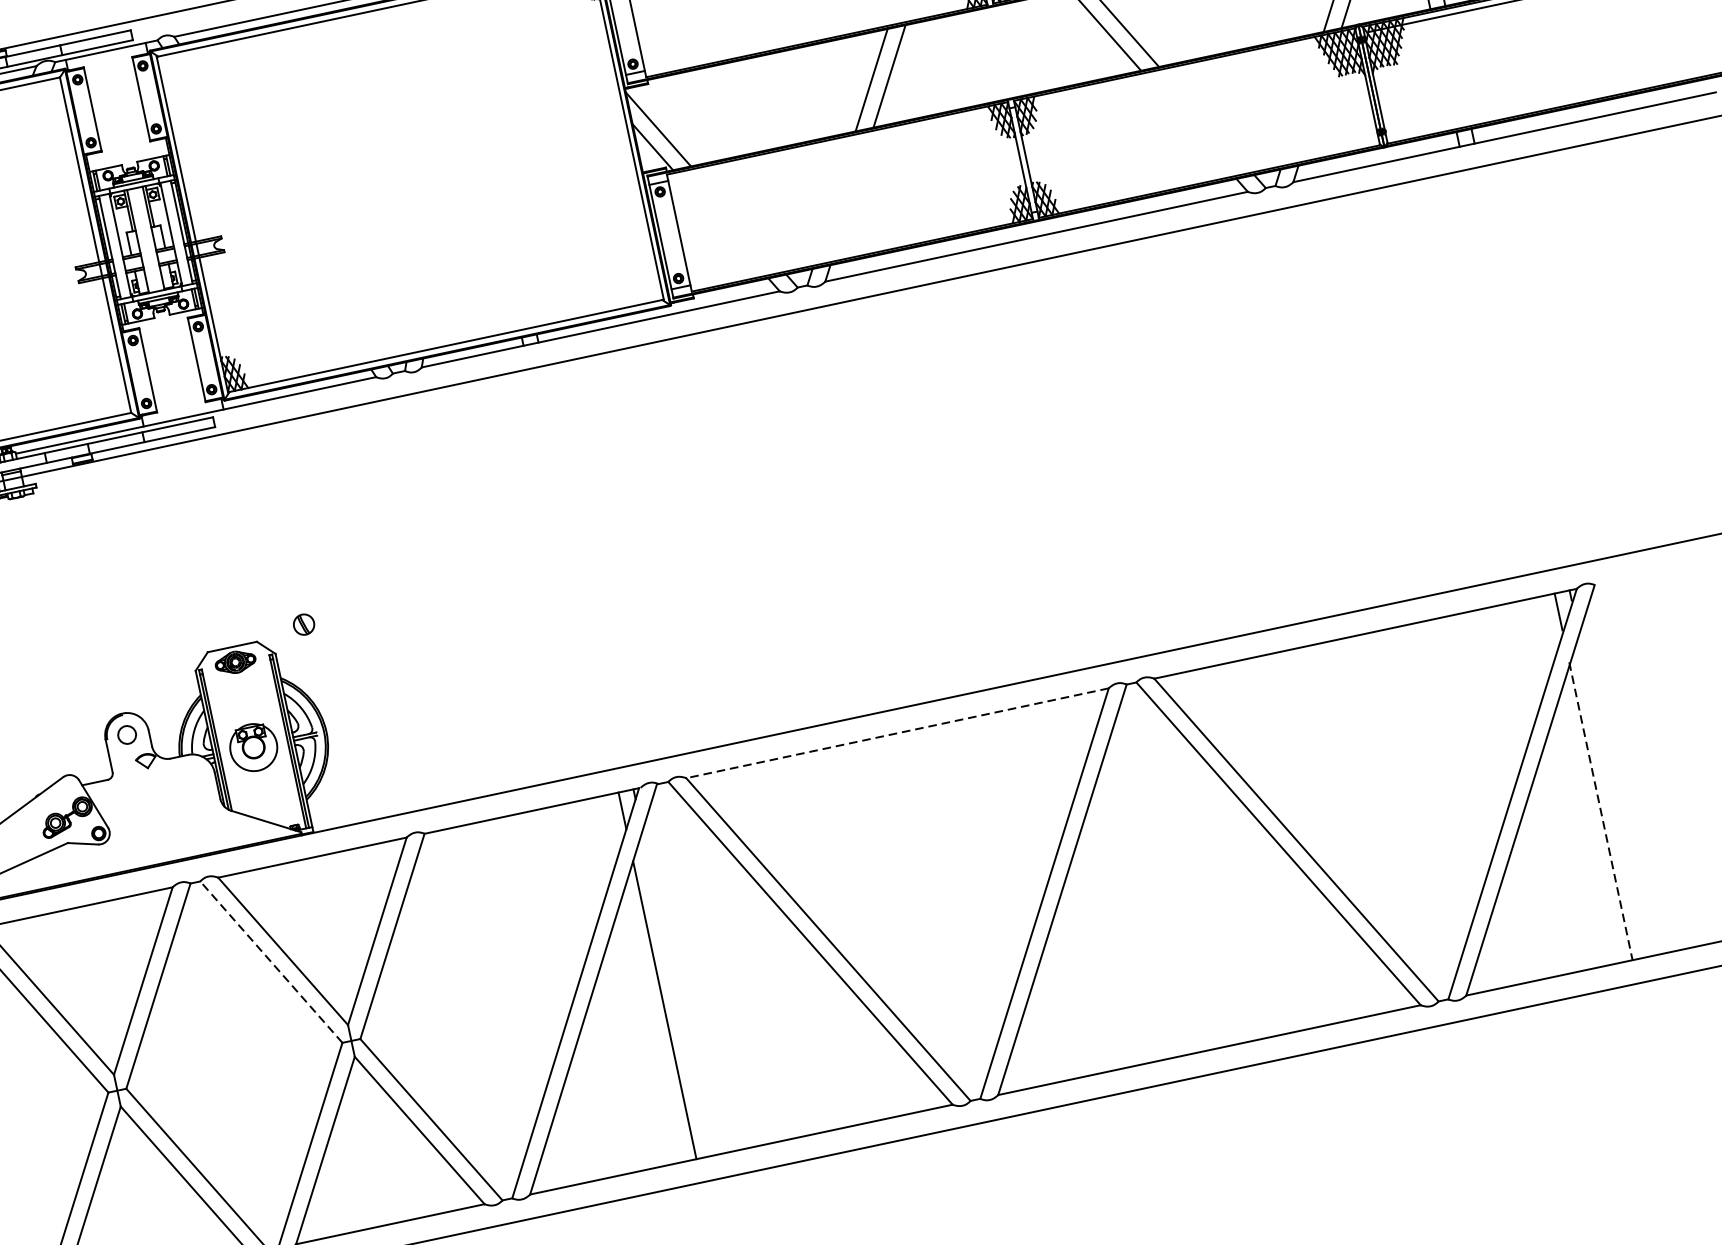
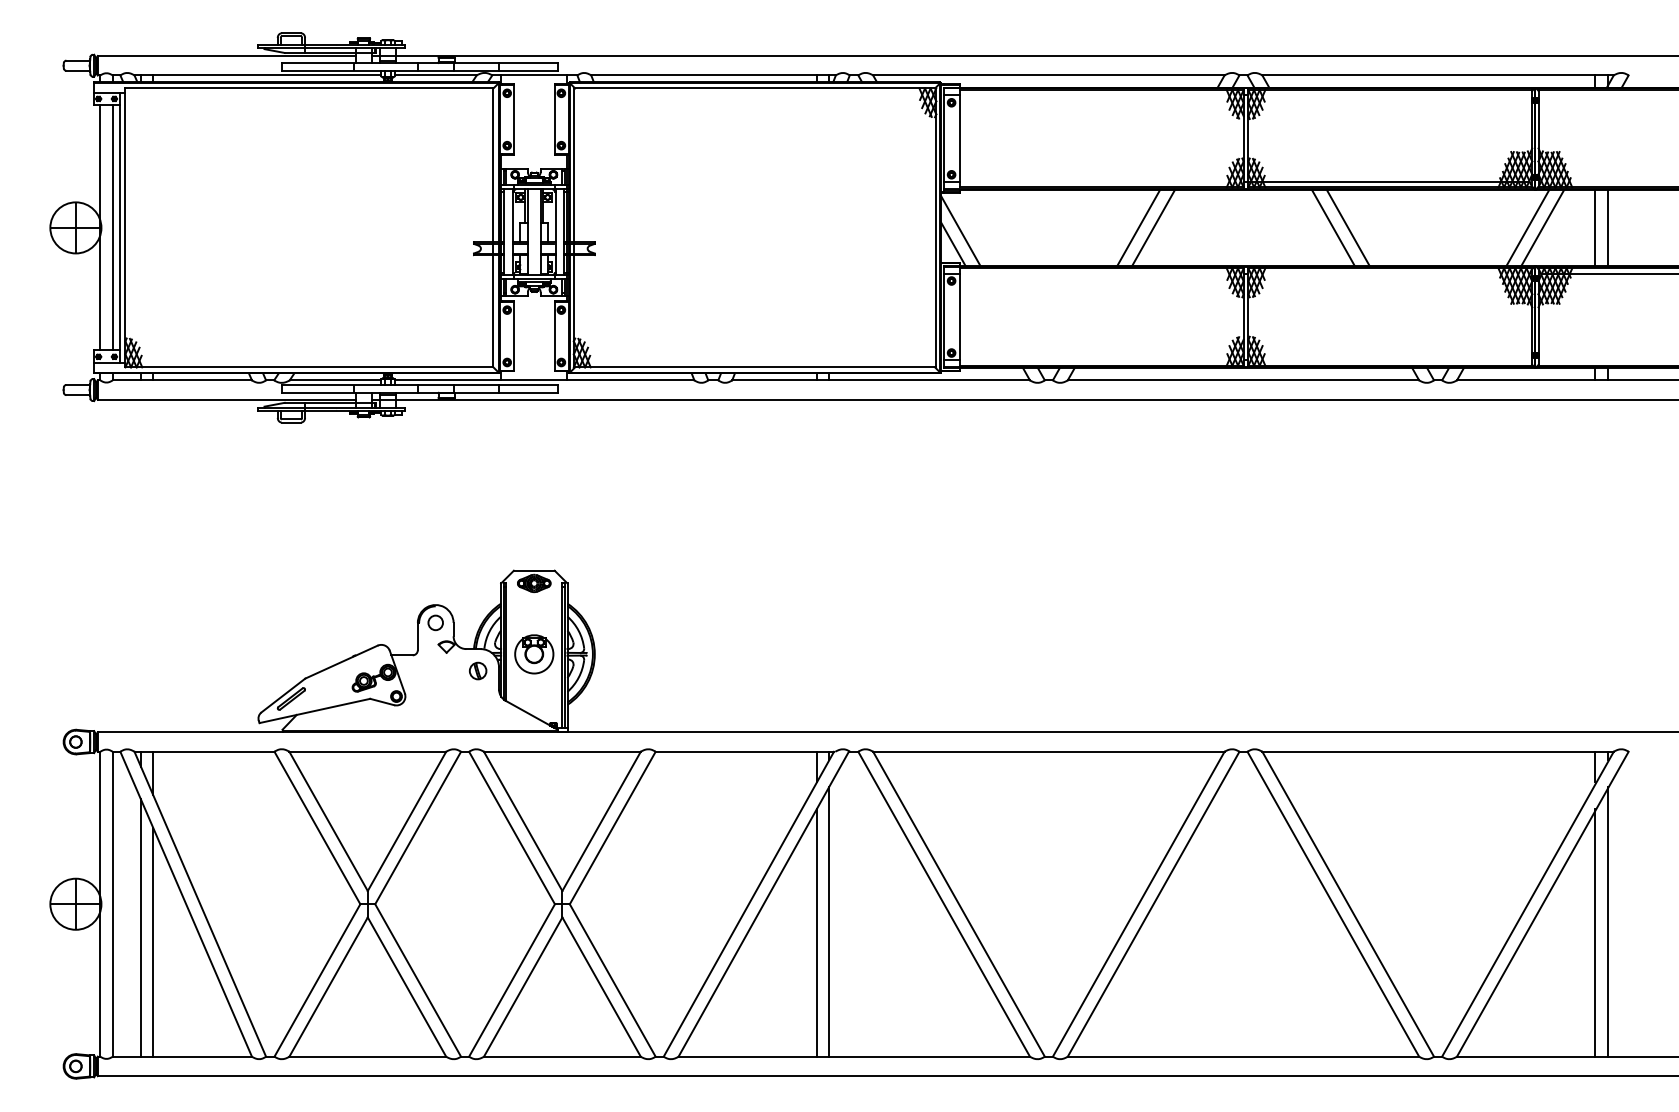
part: (304, 623) -> (478, 670), moved
line: (896, 732) -> (1048, 751), dashed -> solid
line: (1612, 794) -> (1607, 921), added
line: (1601, 810) -> (1595, 932), dashed -> solid
line: (270, 961) -> (511, 827), dashed -> solid
line: (677, 993) -> (829, 921), added

